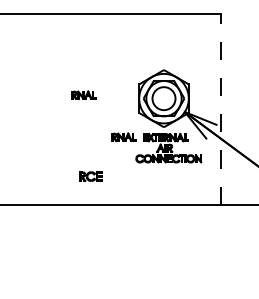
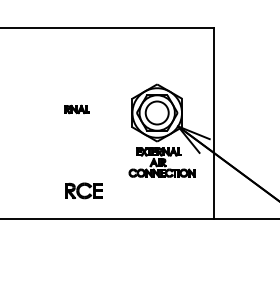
line: (220, 109) -> (213, 123), dashed -> solid
part: (123, 137) -> (116, 151), removed
part: (90, 176) -> (83, 190), size x1.67

